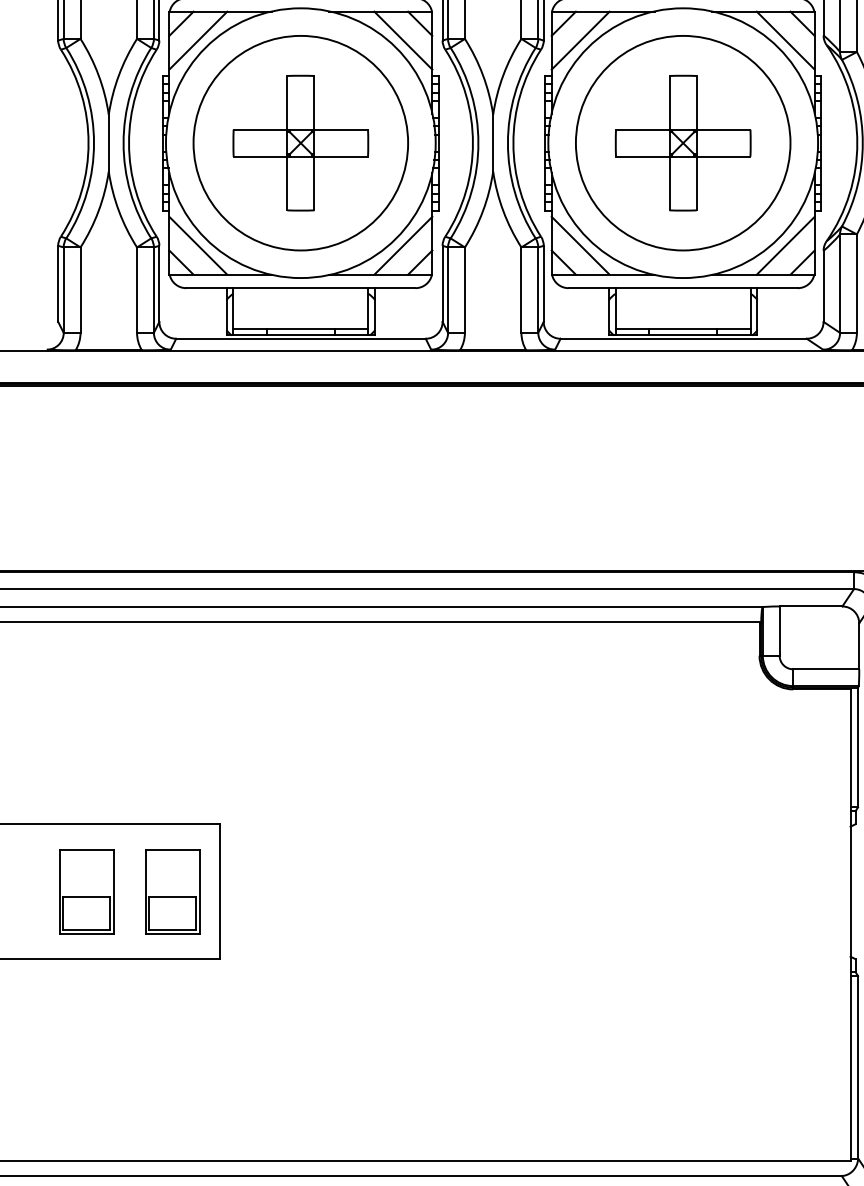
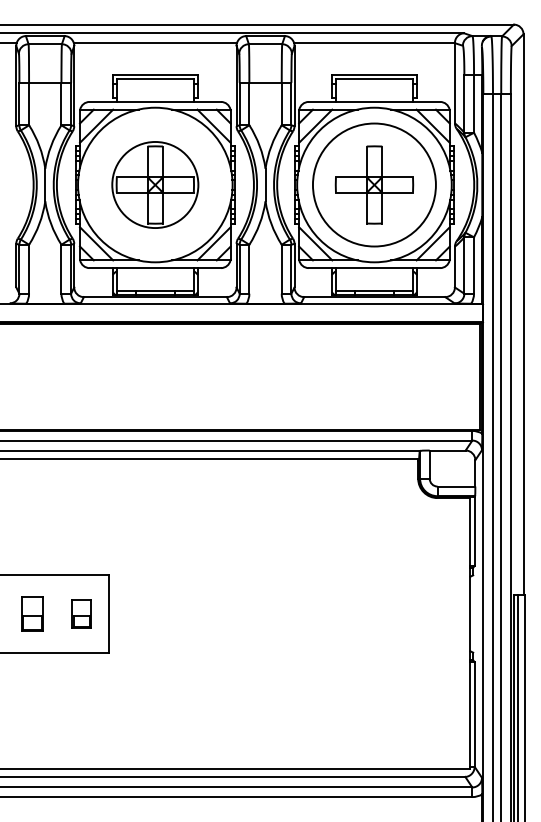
circle: (299, 142) -> (154, 184), size x0.7
part: (86, 890) -> (32, 613), size x0.7
part: (172, 890) -> (81, 613), size x0.6

